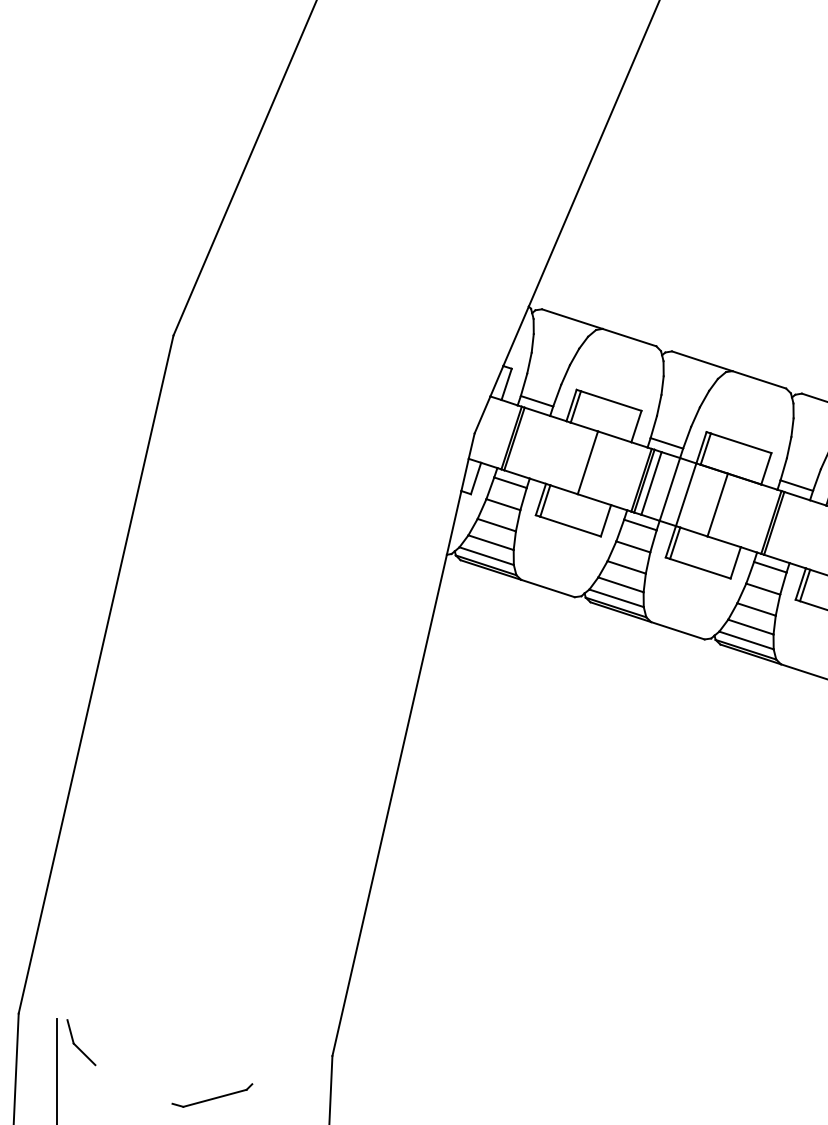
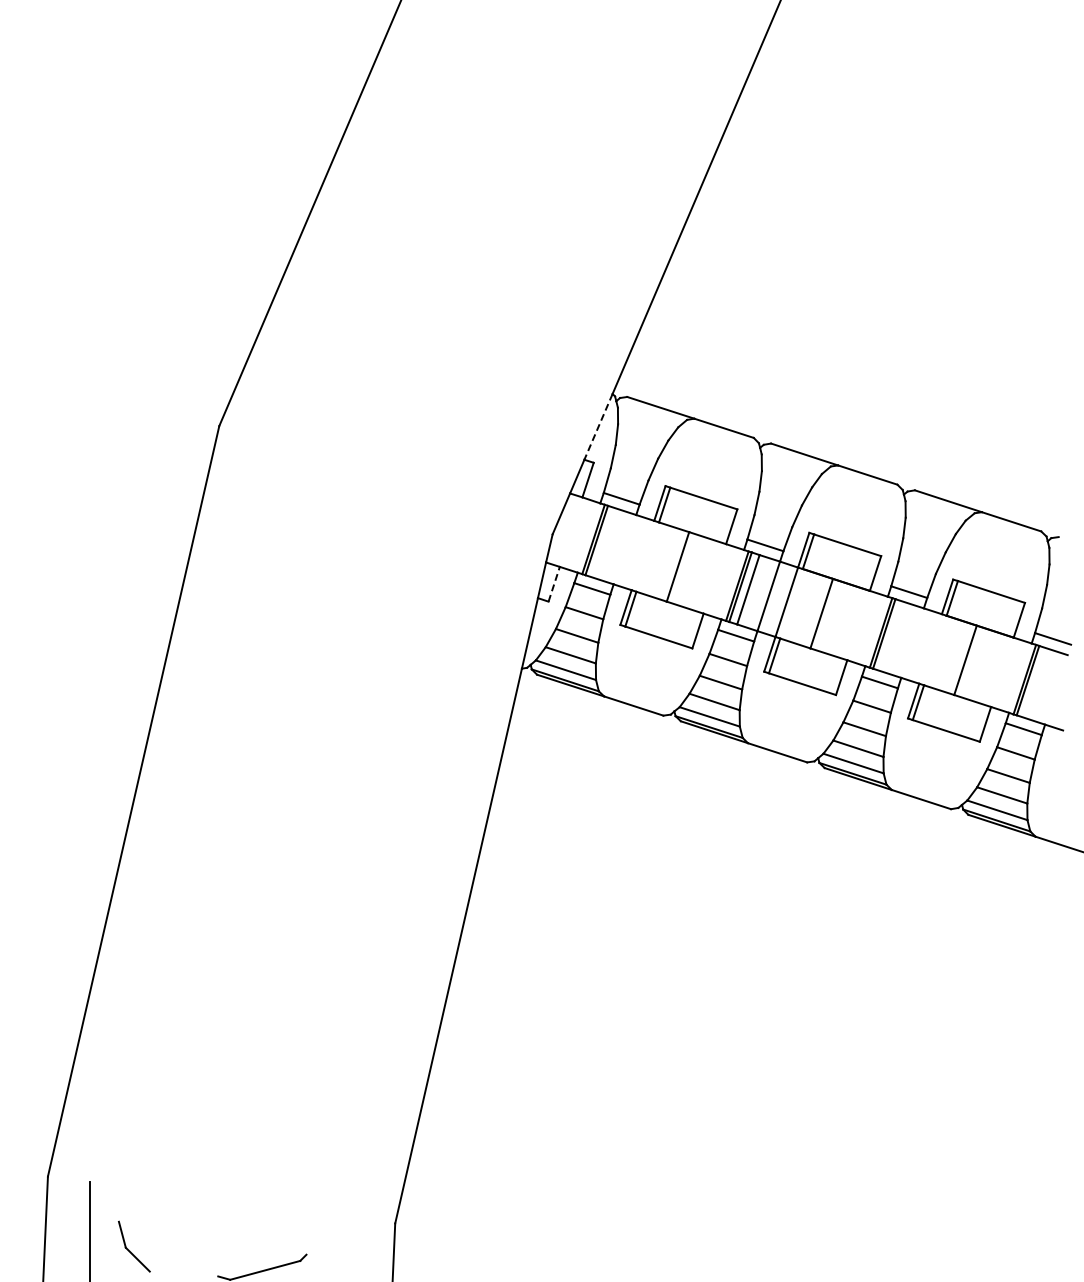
line: (516, 335) -> (598, 426), solid -> dashed
line: (476, 477) -> (554, 583), solid -> dashed
part: (77, 1046) -> (129, 1250), moved

